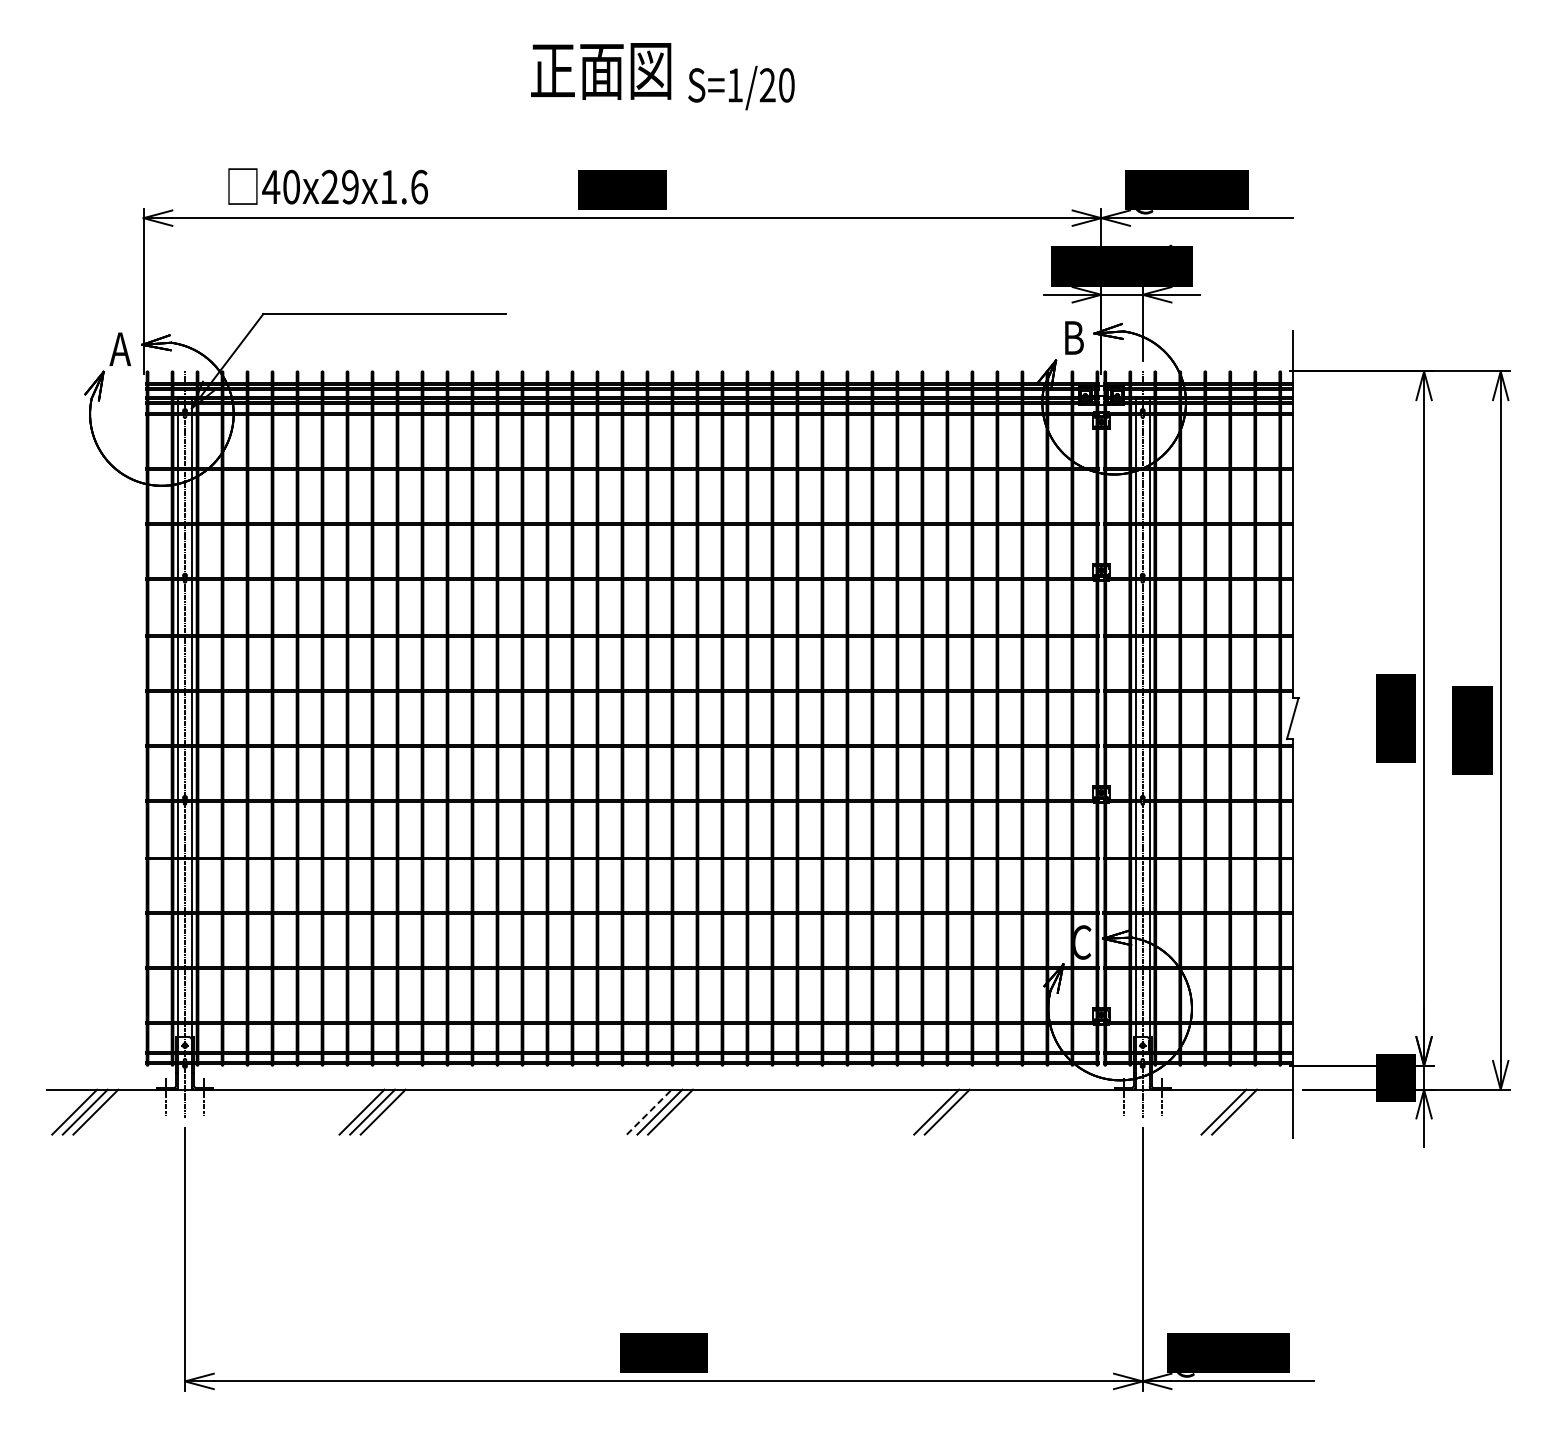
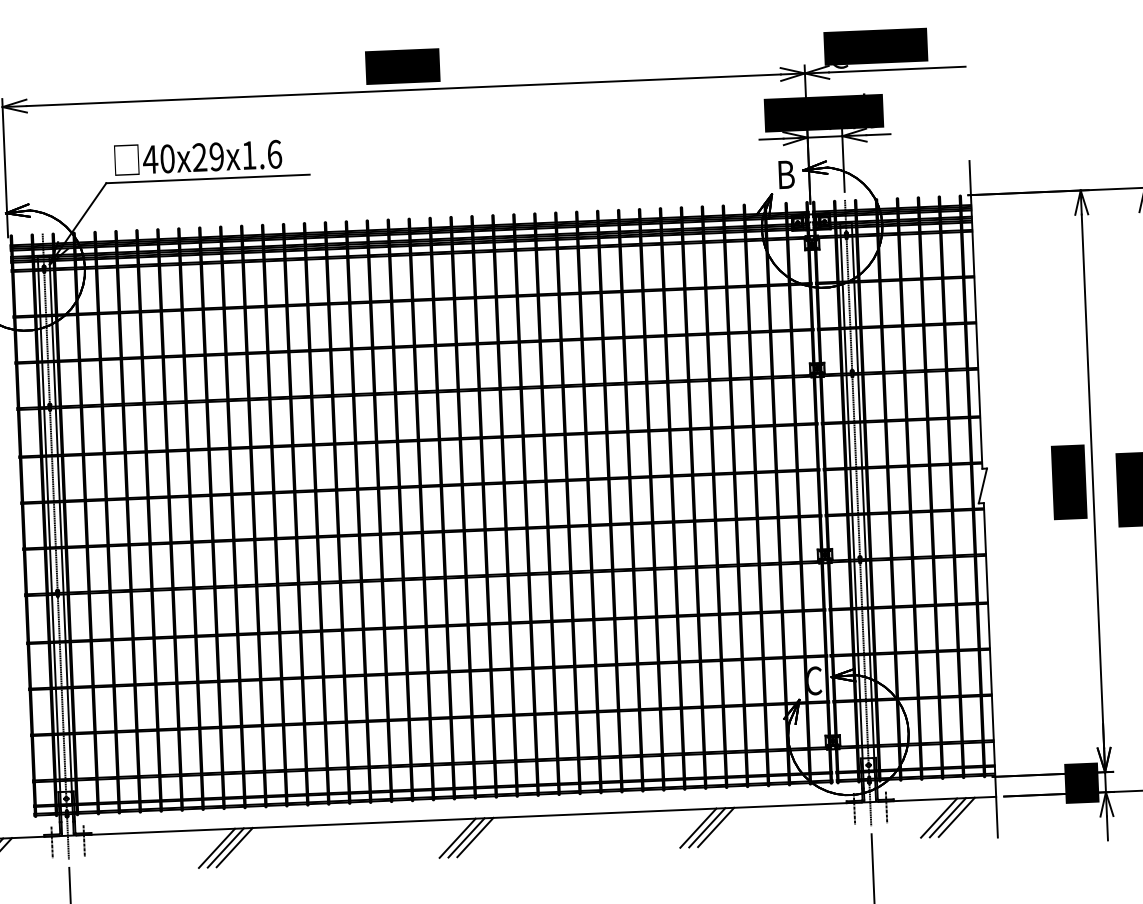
text: (327, 186) -> (197, 157), moved
line: (957, 1111) -> (715, 826), added
line: (1244, 1111) -> (956, 816), added
line: (649, 1112) -> (457, 838), dashed -> solid

